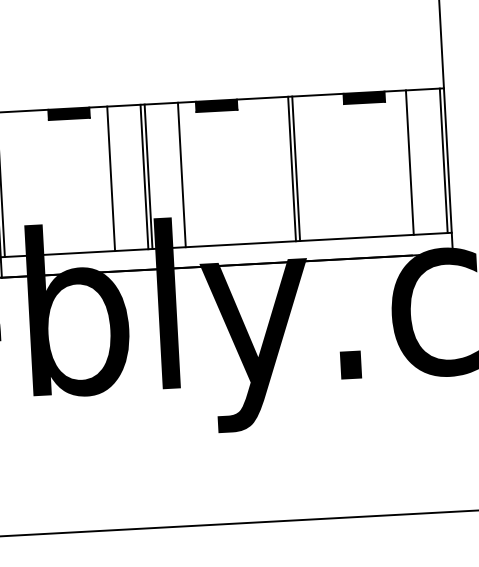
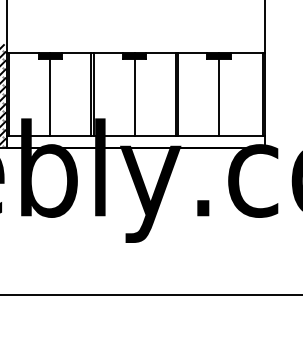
line: (410, 162) -> (219, 94), moved
line: (181, 174) -> (134, 94), moved
line: (111, 178) -> (50, 94), moved

